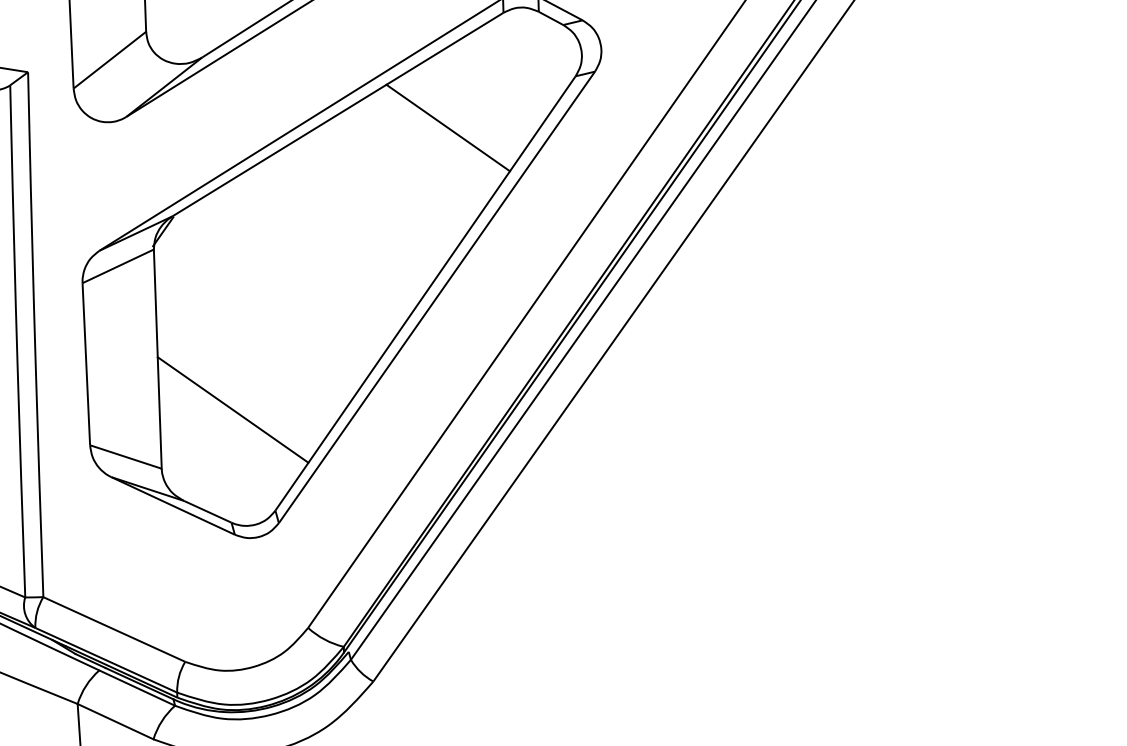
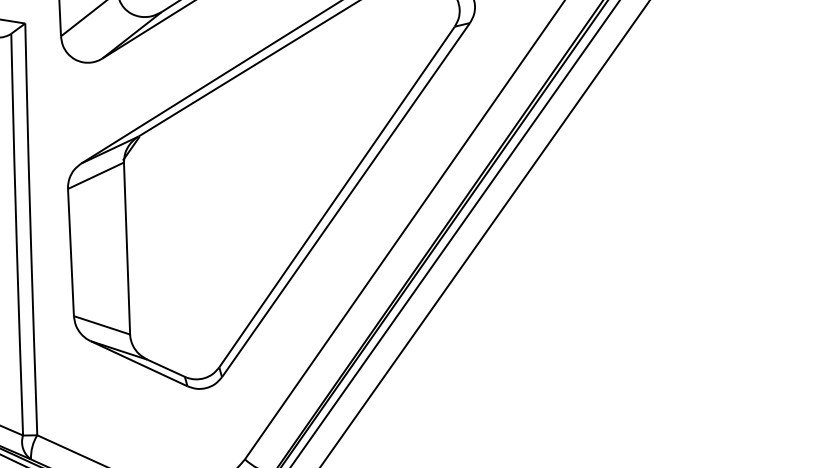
line: (447, 127) -> (354, 66), removed
line: (232, 409) -> (185, 288), removed

